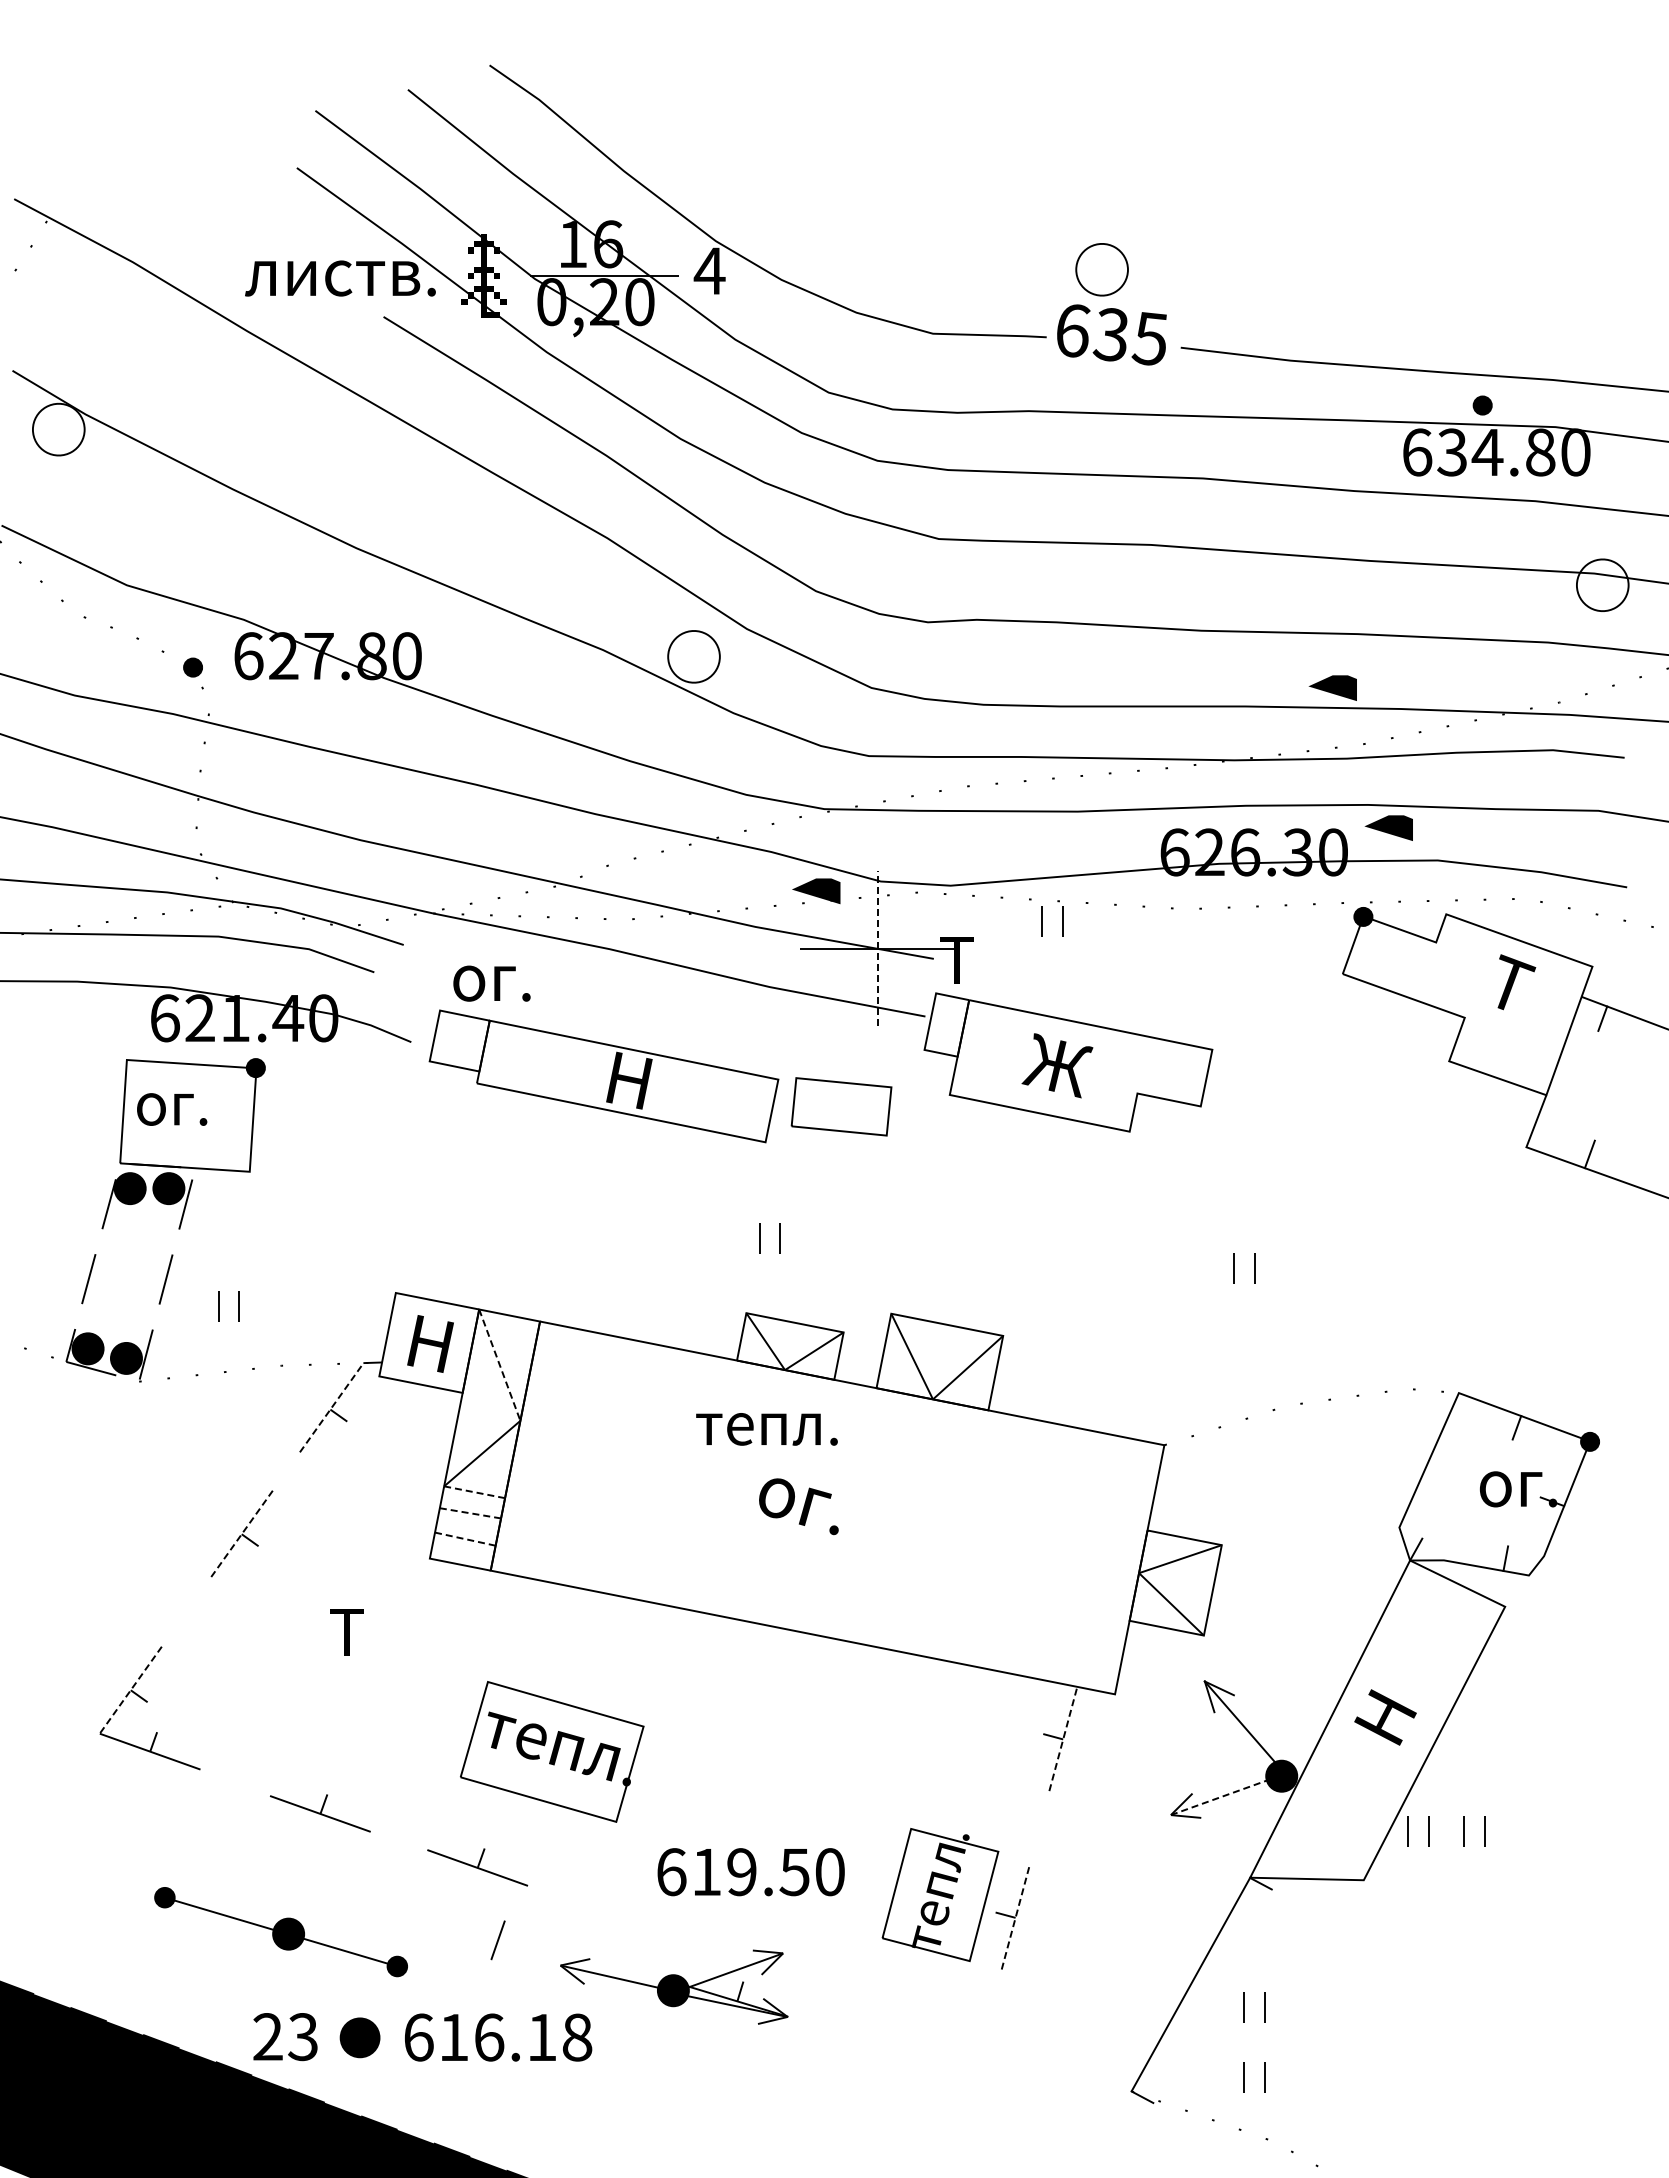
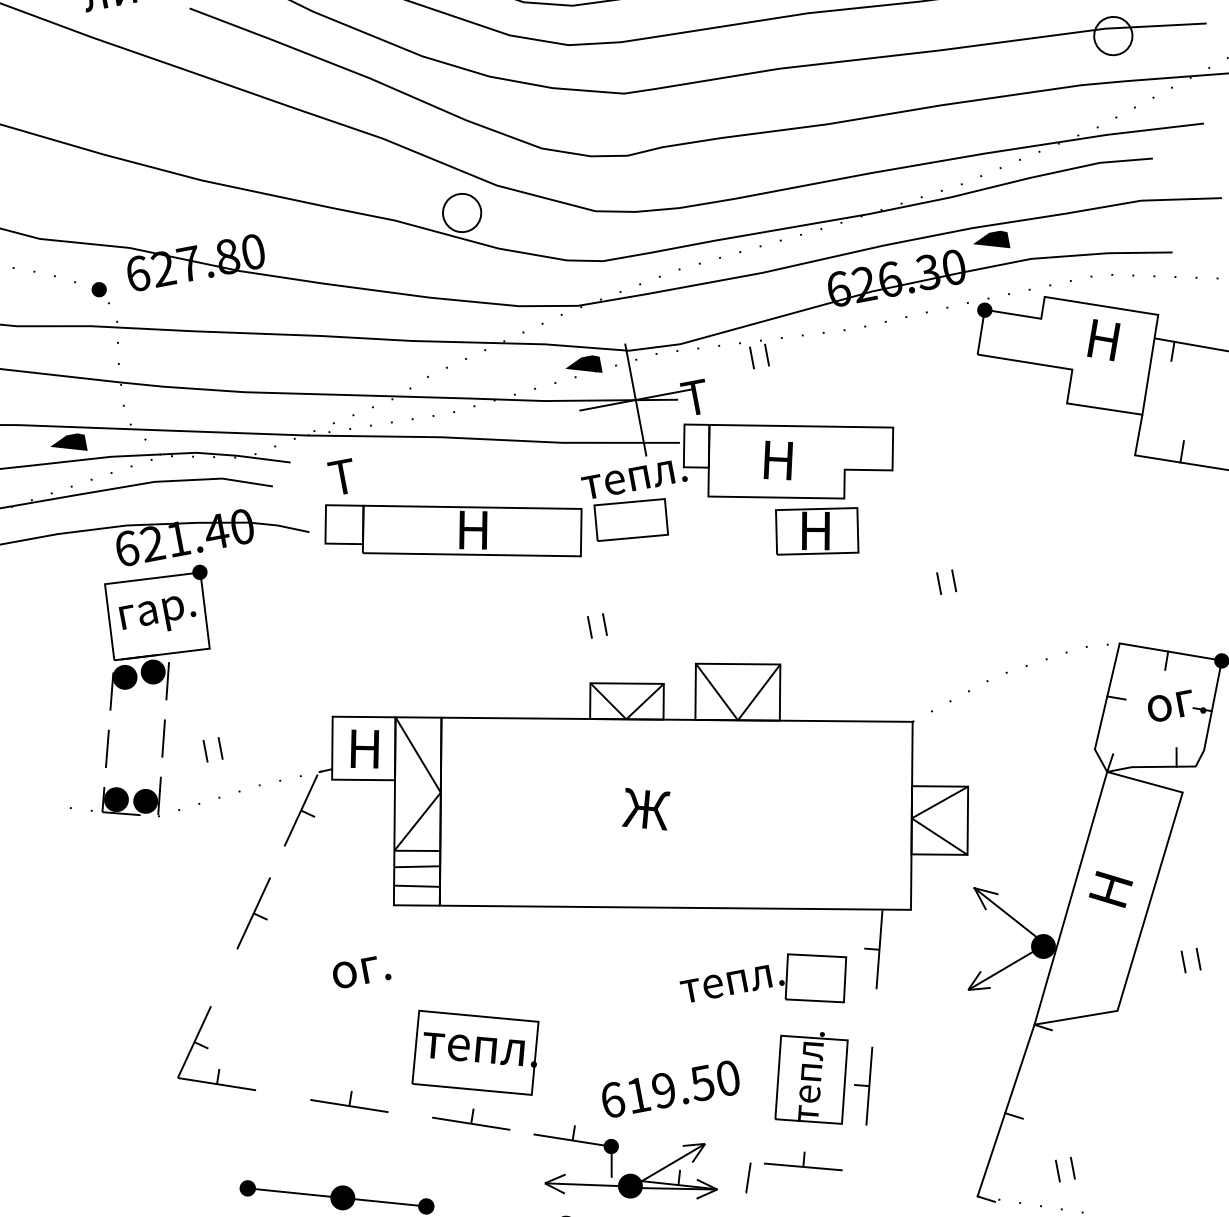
part: (1332, 687) -> (930, 147), removed
fill: (112, 865) -> (67, 444), added
line: (877, 948) -> (635, 399), dashed -> solid
text: (491, 977) -> (358, 474), ог. -> Т
text: (1513, 985) -> (1103, 339), Т -> Н
text: (1057, 1065) -> (782, 460), Ж -> Н
text: (188, 1115) -> (157, 616), ог. -> гар.
part: (1085, 1168) -> (817, 531), added
line: (499, 1365) -> (418, 755), dashed -> solid
line: (330, 1409) -> (301, 810), dashed -> solid
text: (766, 1429) -> (634, 479), moved
line: (1440, 1464) -> (1116, 697), added
line: (475, 1492) -> (418, 850), dashed -> solid
text: (795, 1498) -> (651, 811), ог. -> Ж
line: (470, 1513) -> (417, 866), dashed -> solid
line: (241, 1534) -> (253, 913), dashed -> solid
line: (465, 1539) -> (417, 886), dashed -> solid
text: (369, 1632) -> (360, 967), Т -> ог.
line: (130, 1690) -> (194, 1042), dashed -> solid
line: (1063, 1739) -> (879, 949), dashed -> solid
part: (552, 1751) -> (475, 1052), moved
part: (903, 1761) -> (766, 987), added
line: (1219, 1797) -> (1001, 970), dashed -> solid
part: (1408, 1831) -> (1143, 969), removed
line: (1015, 1917) -> (869, 1085), dashed -> solid
part: (618, 1920) -> (580, 1142), added
line: (497, 1940) -> (748, 1178), moved
line: (1200, 1993) -> (1014, 1115), added
part: (907, 2005) -> (802, 1164), added
part: (1244, 2007) -> (1048, 1119), removed

